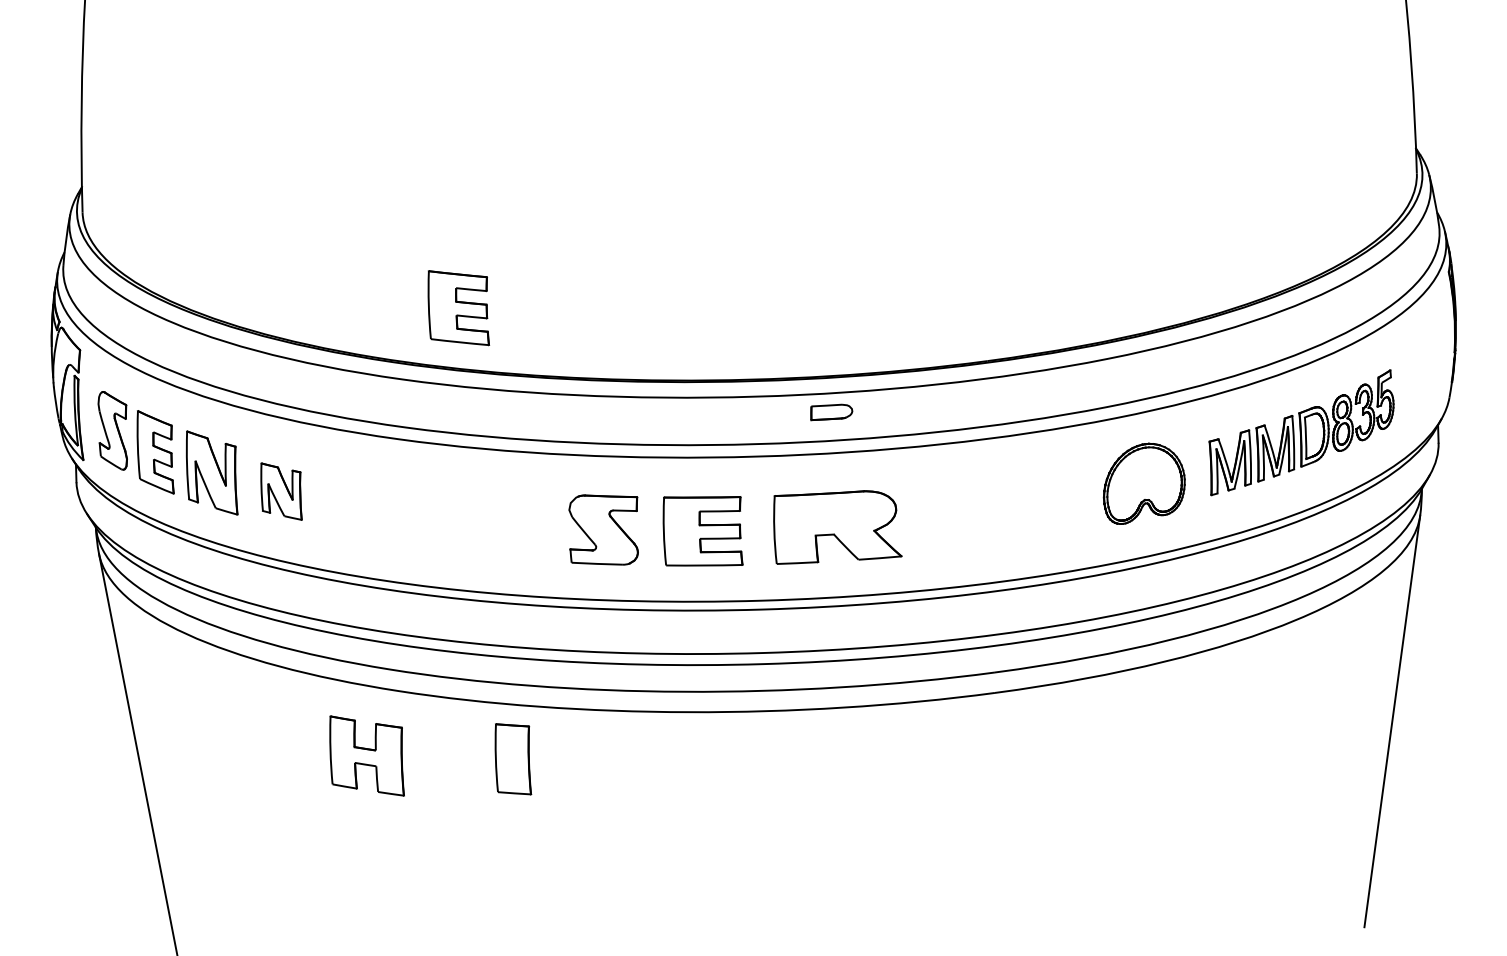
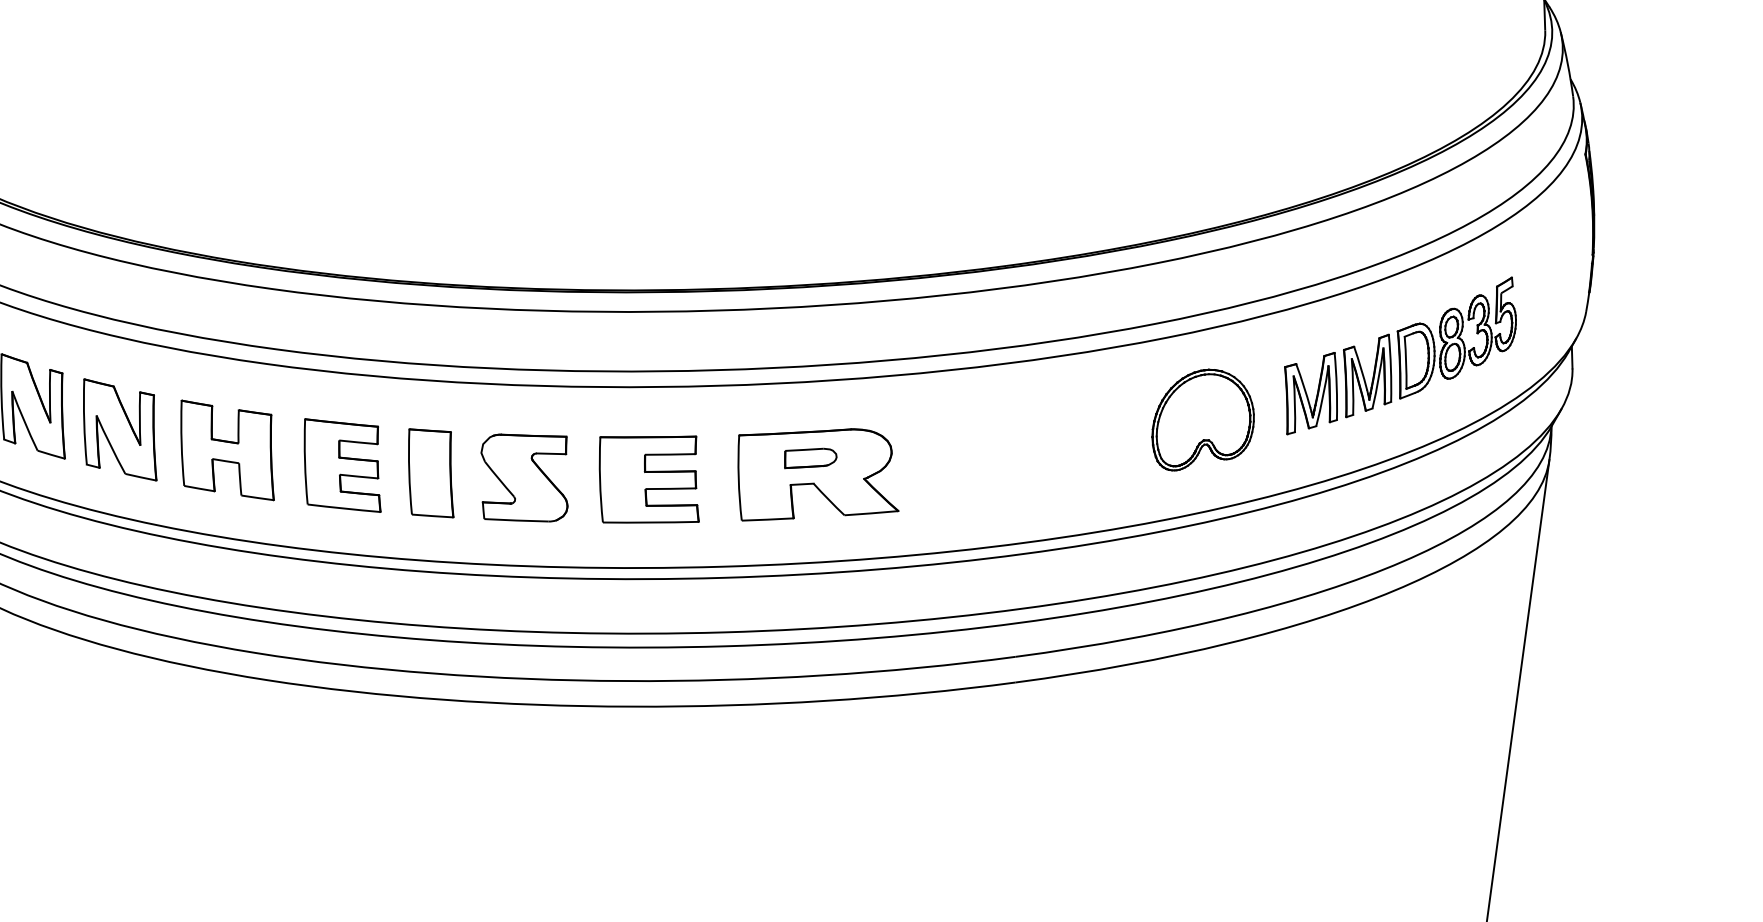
part: (458, 308) -> (342, 466), moved
part: (831, 412) -> (810, 458), moved
part: (281, 491) -> (120, 429), size x1.43
part: (366, 755) -> (226, 449), moved
part: (513, 759) -> (431, 473), moved

